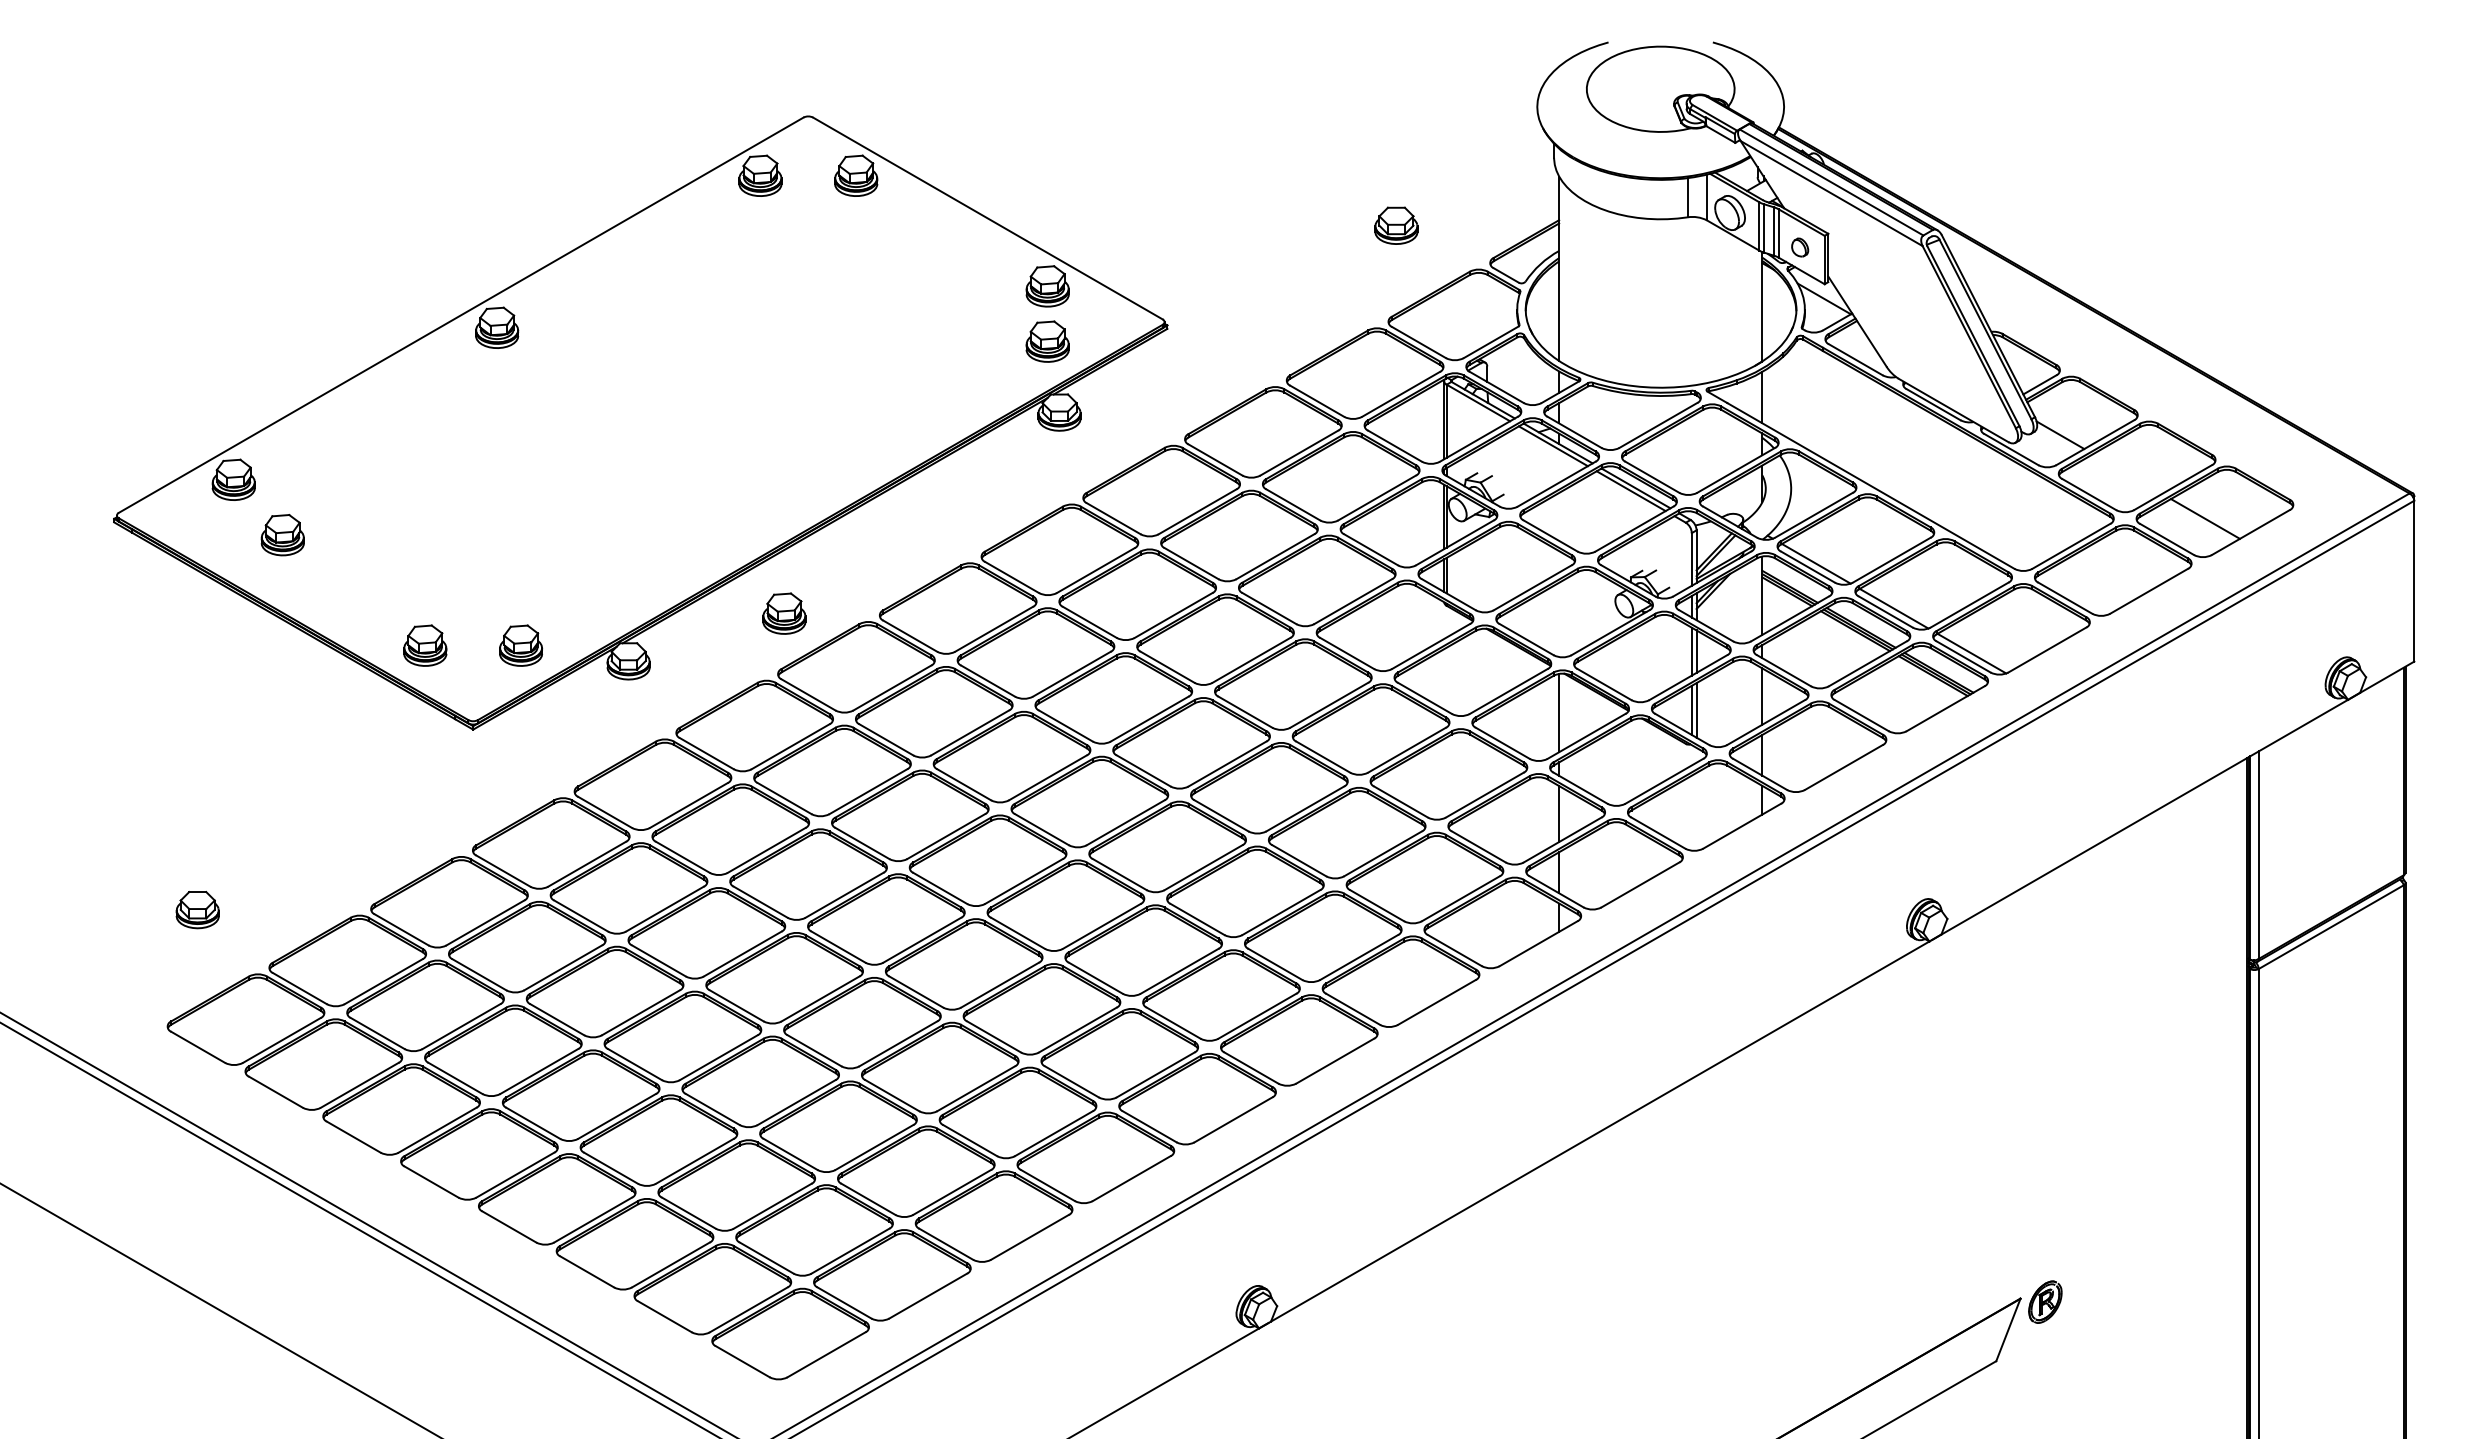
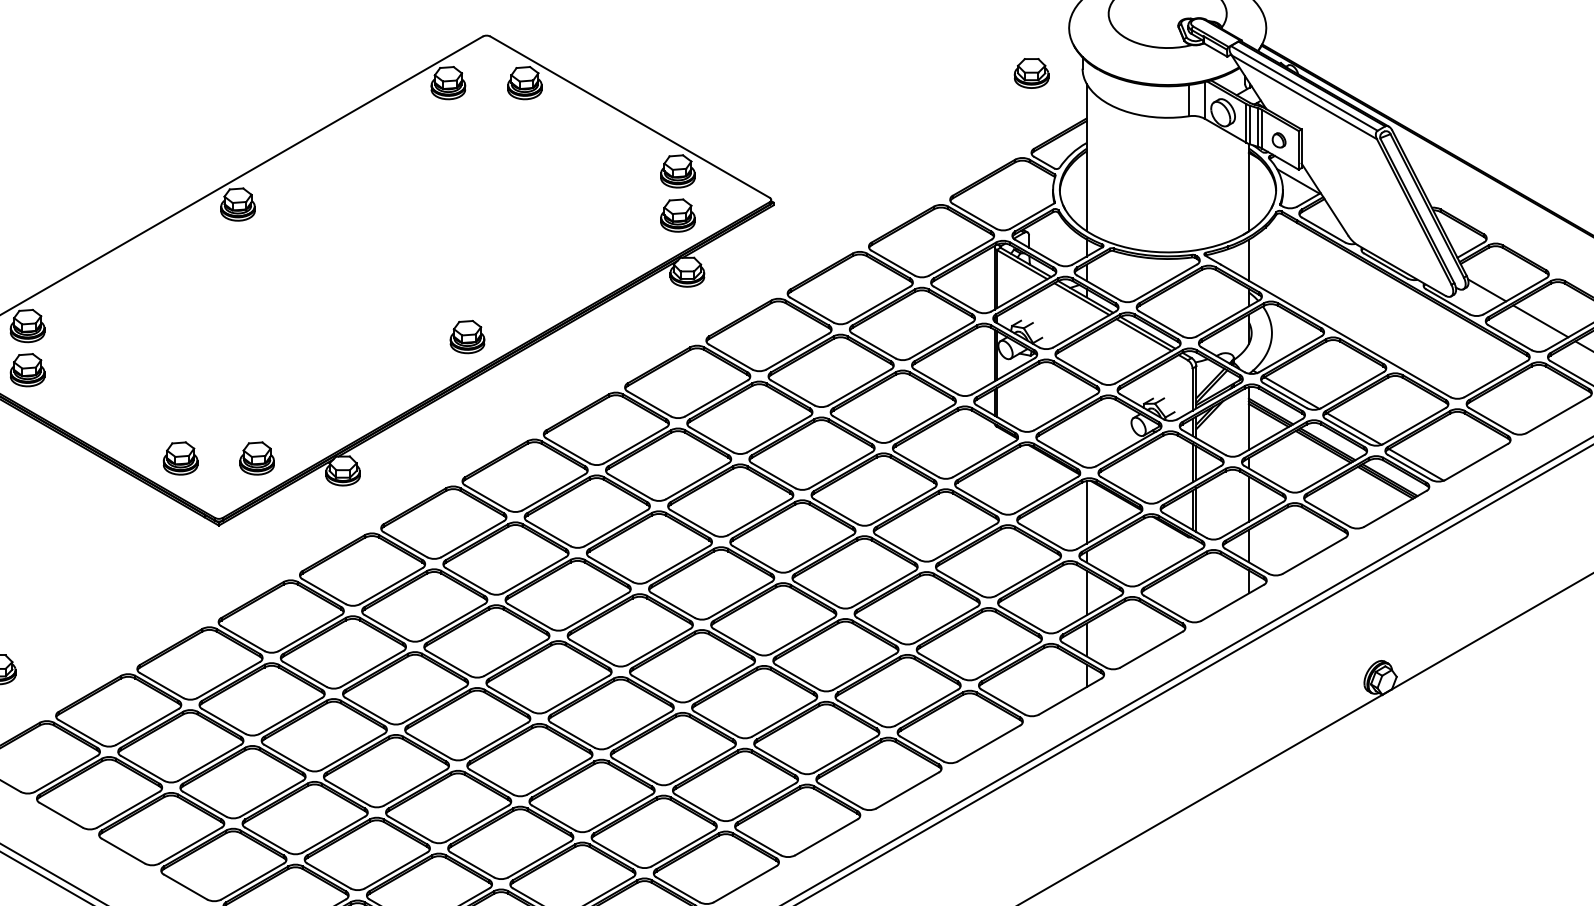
part: (1396, 225) -> (1031, 73), moved
line: (2127, 473) -> (1540, 320), added
part: (282, 535) -> (27, 370), moved
part: (784, 613) -> (467, 336), moved

